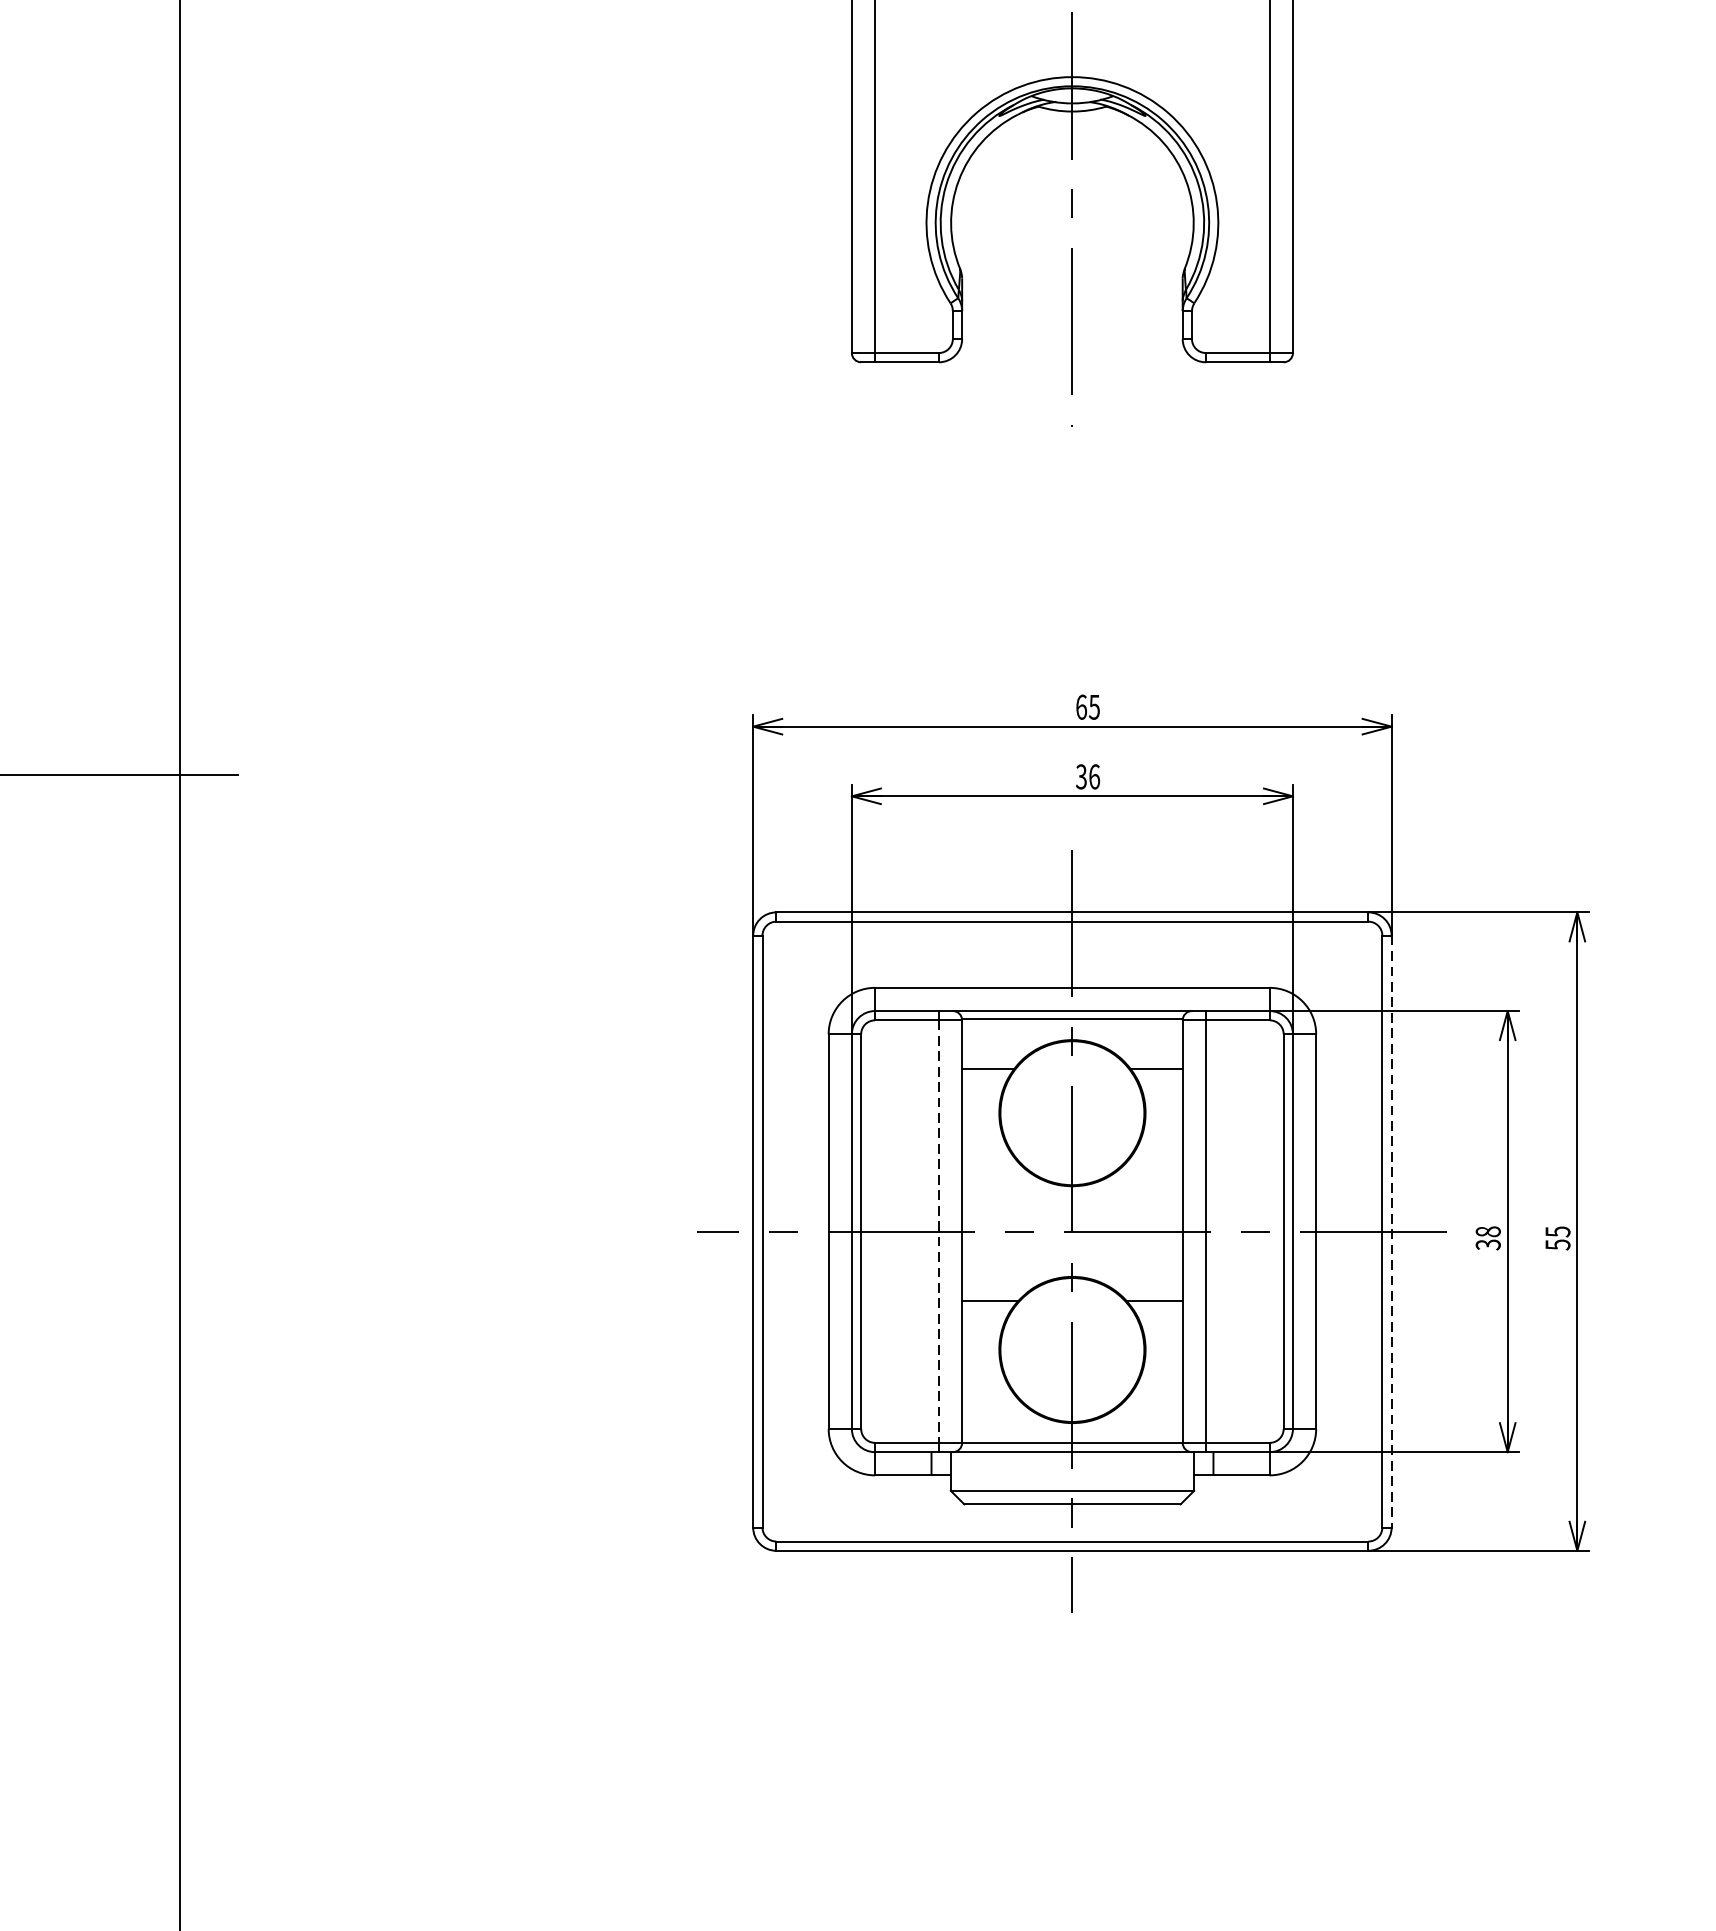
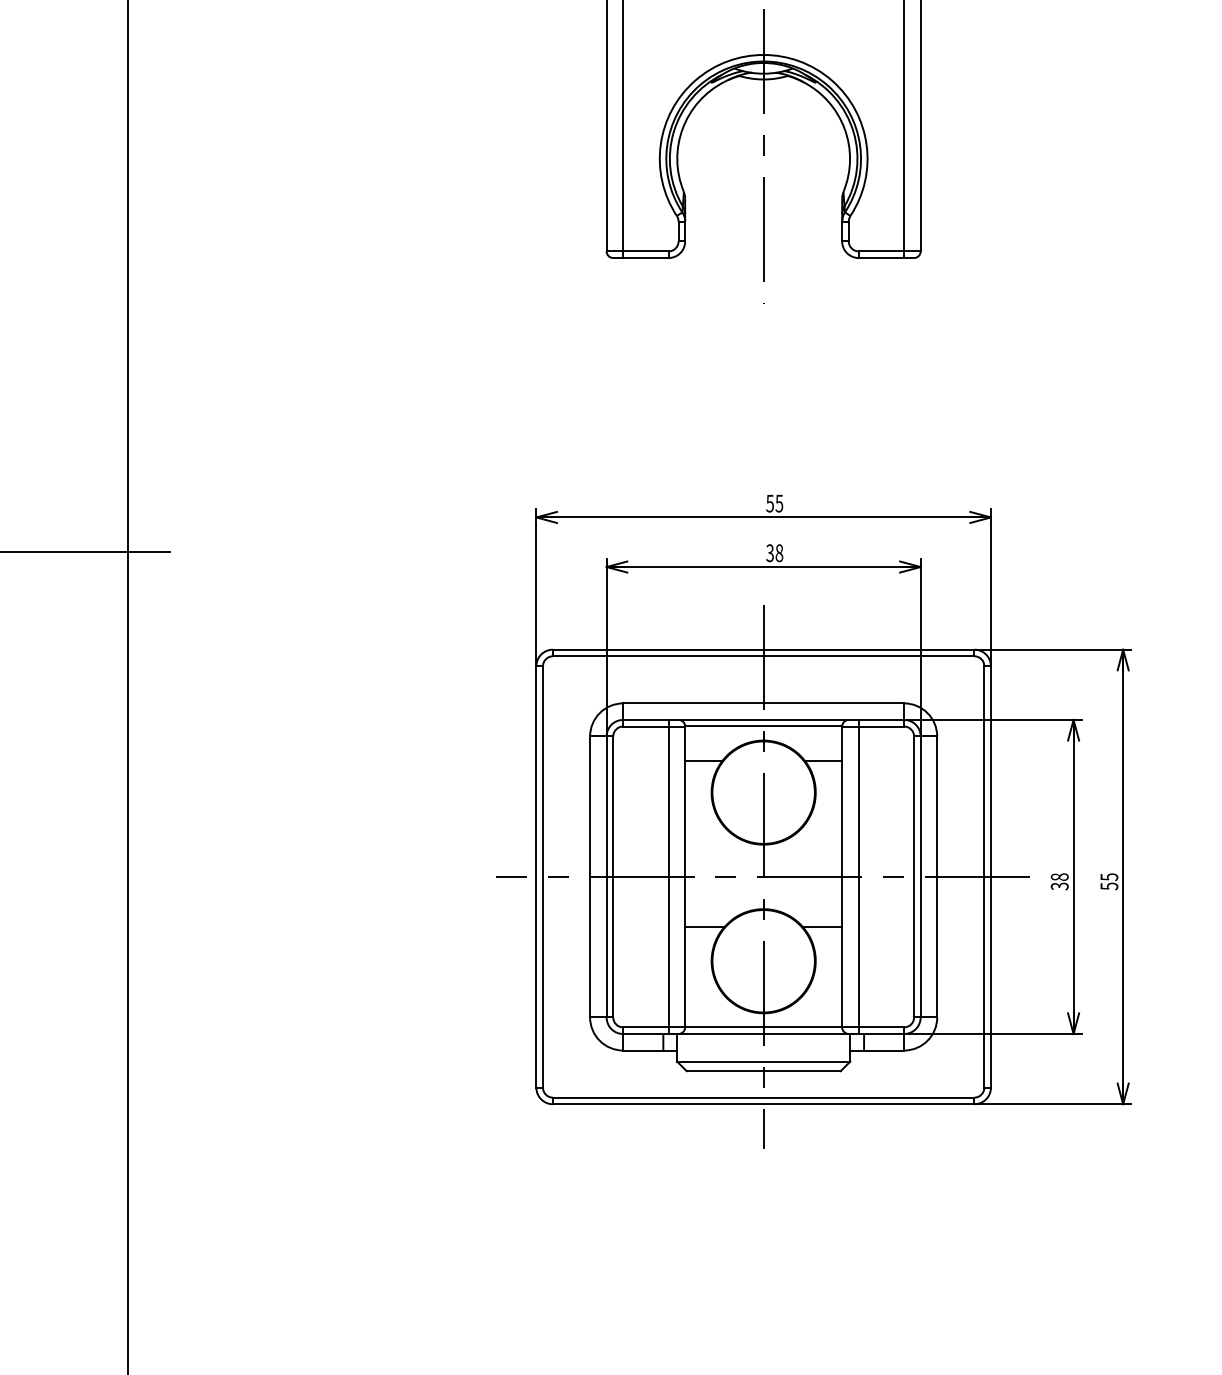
text: (1082, 707) -> (770, 503), 65 -> 55
text: (1094, 777) -> (779, 553), 36 -> 38
line: (1391, 1230) -> (990, 876), dashed -> solid
line: (938, 1232) -> (668, 877), dashed -> solid

